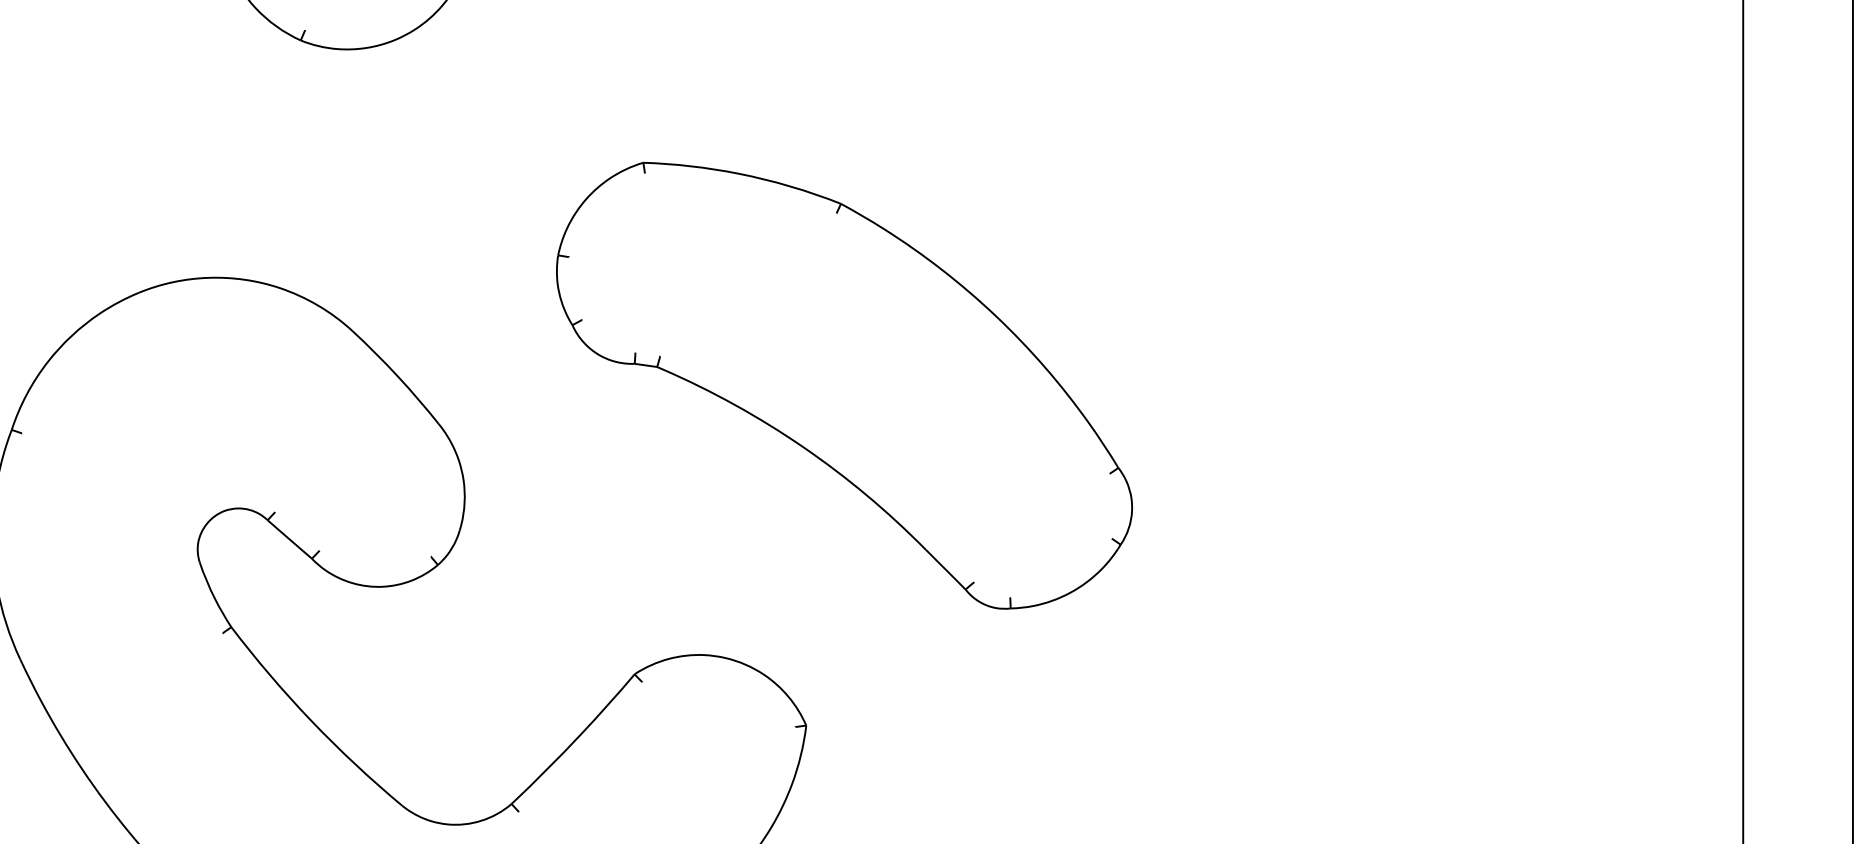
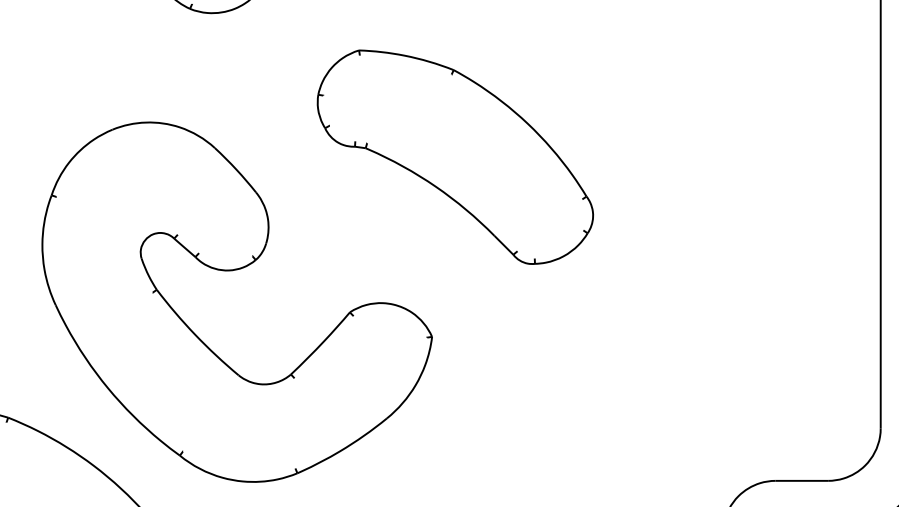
part: (842, 384) -> (454, 156), moved

